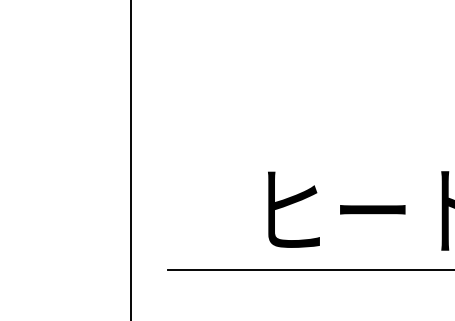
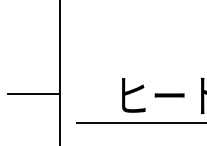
line: (73, 205) -> (33, 93), added

